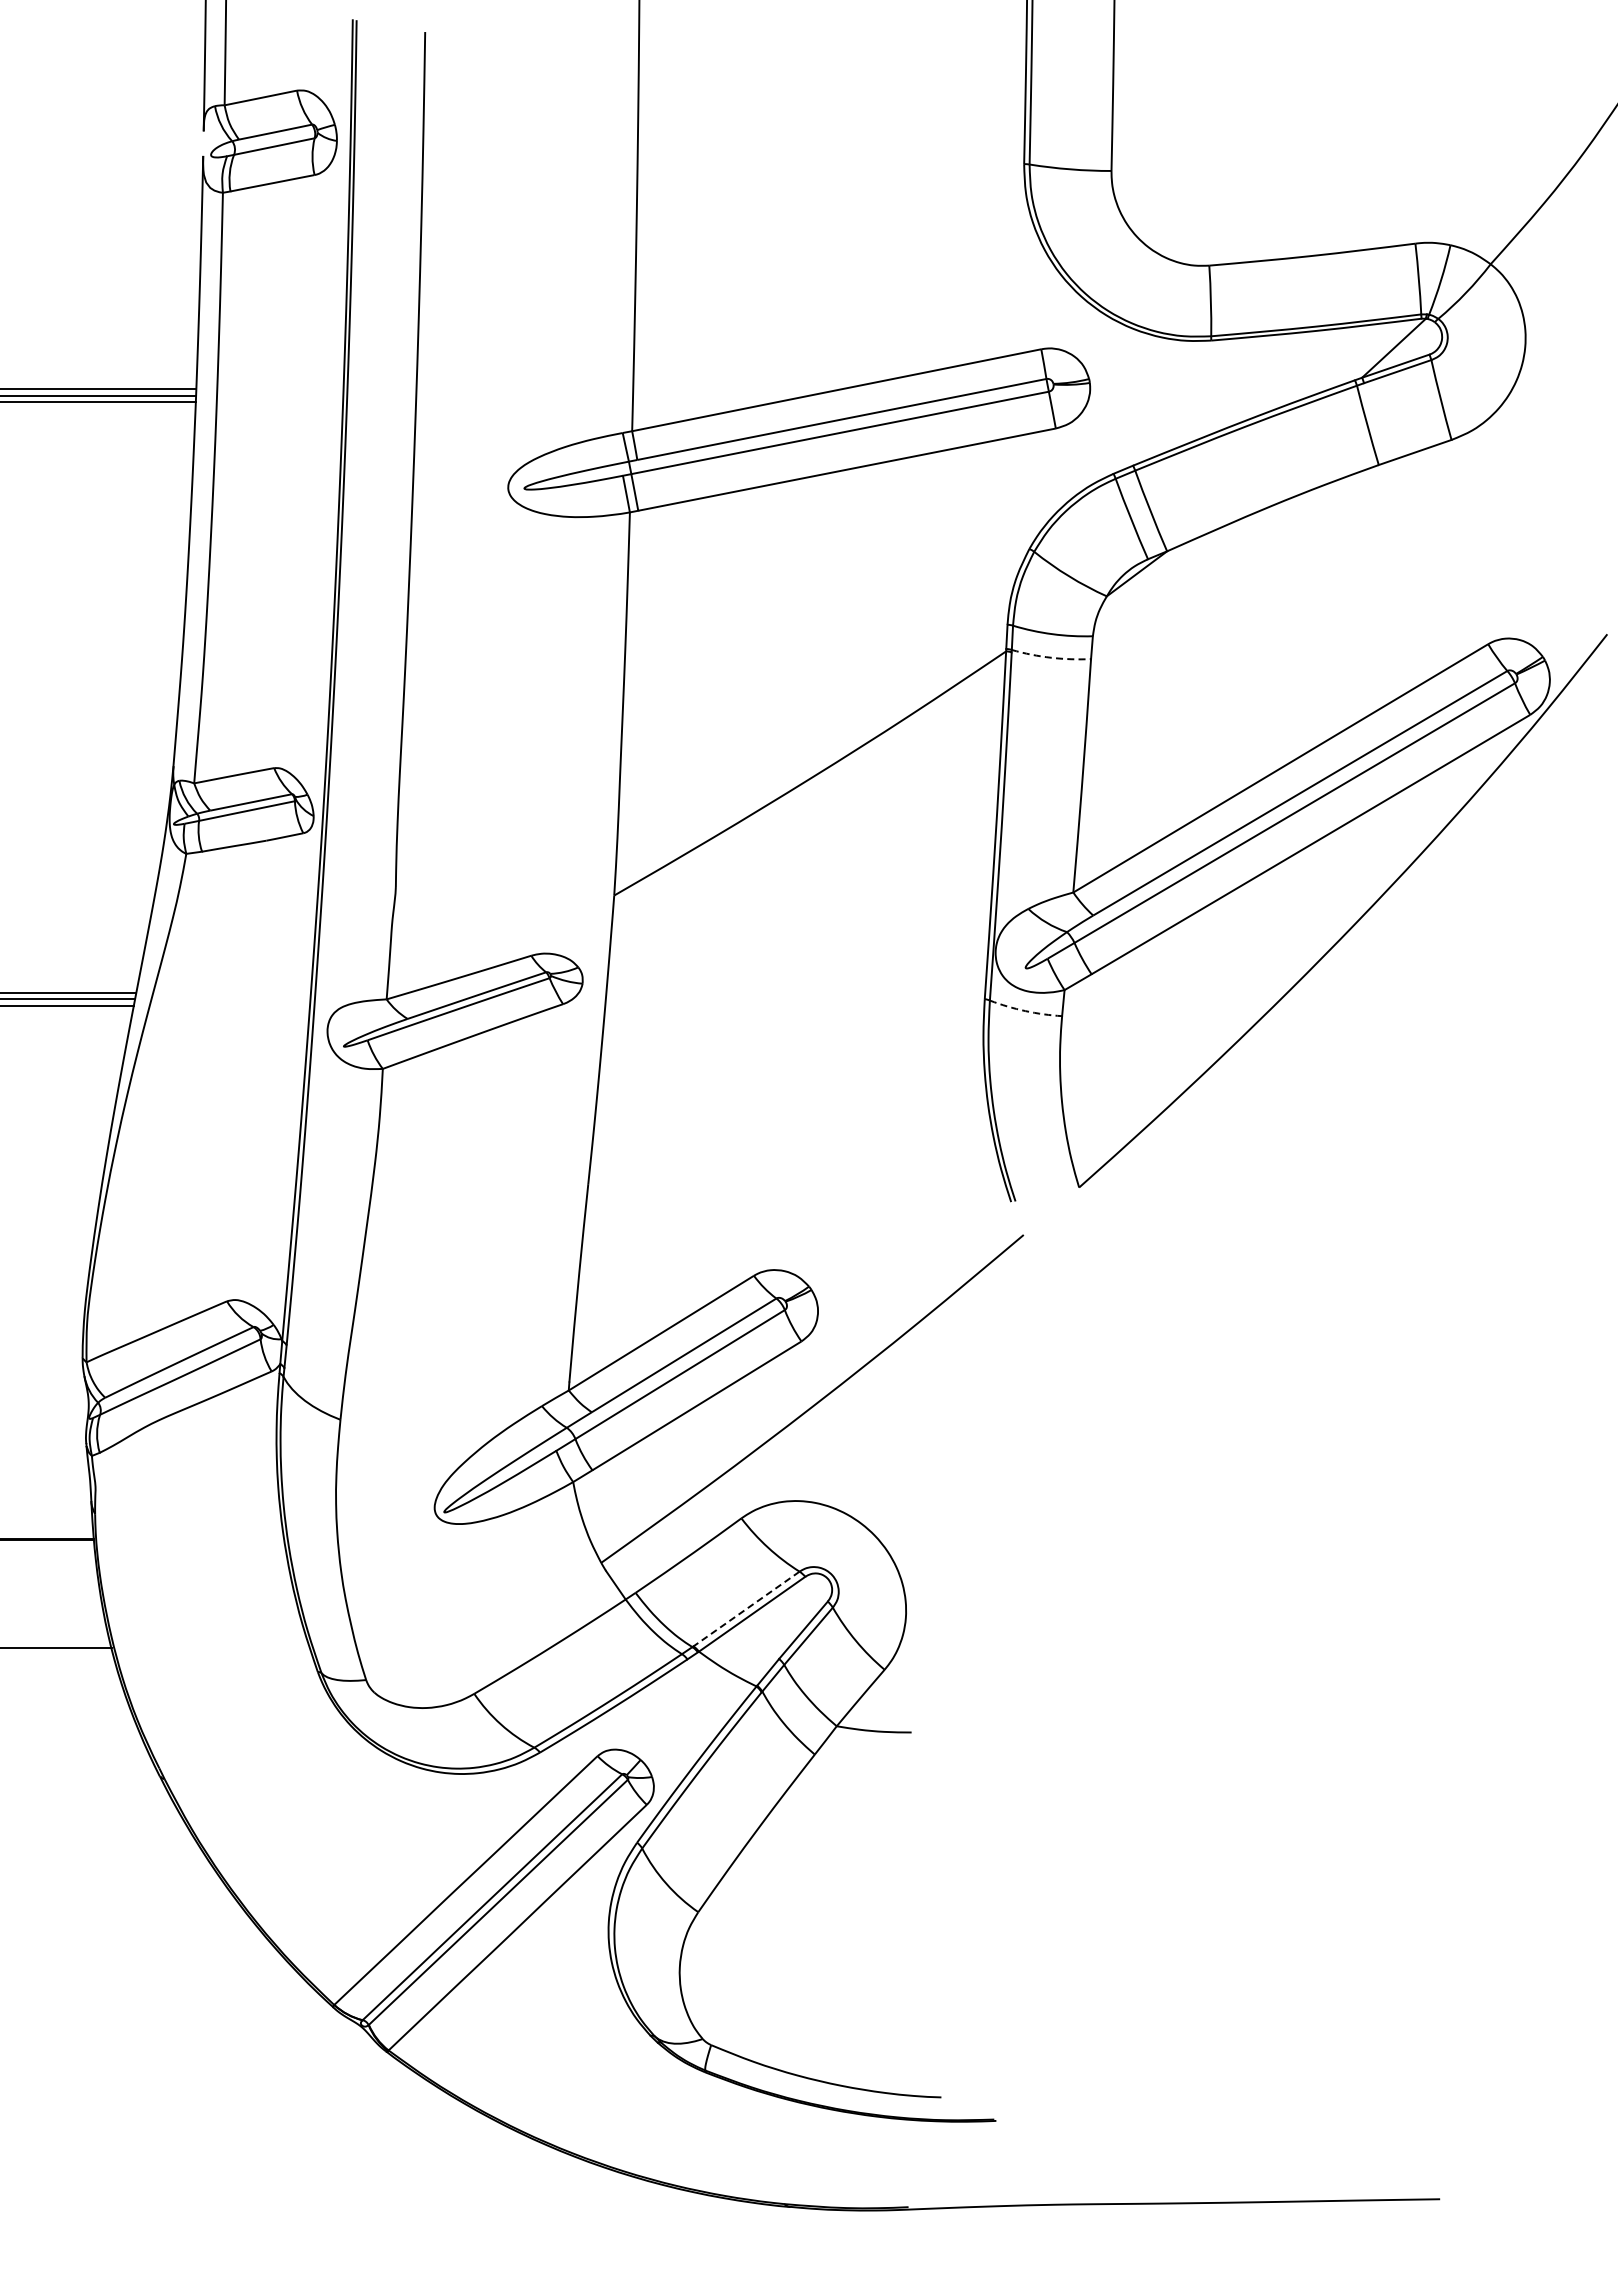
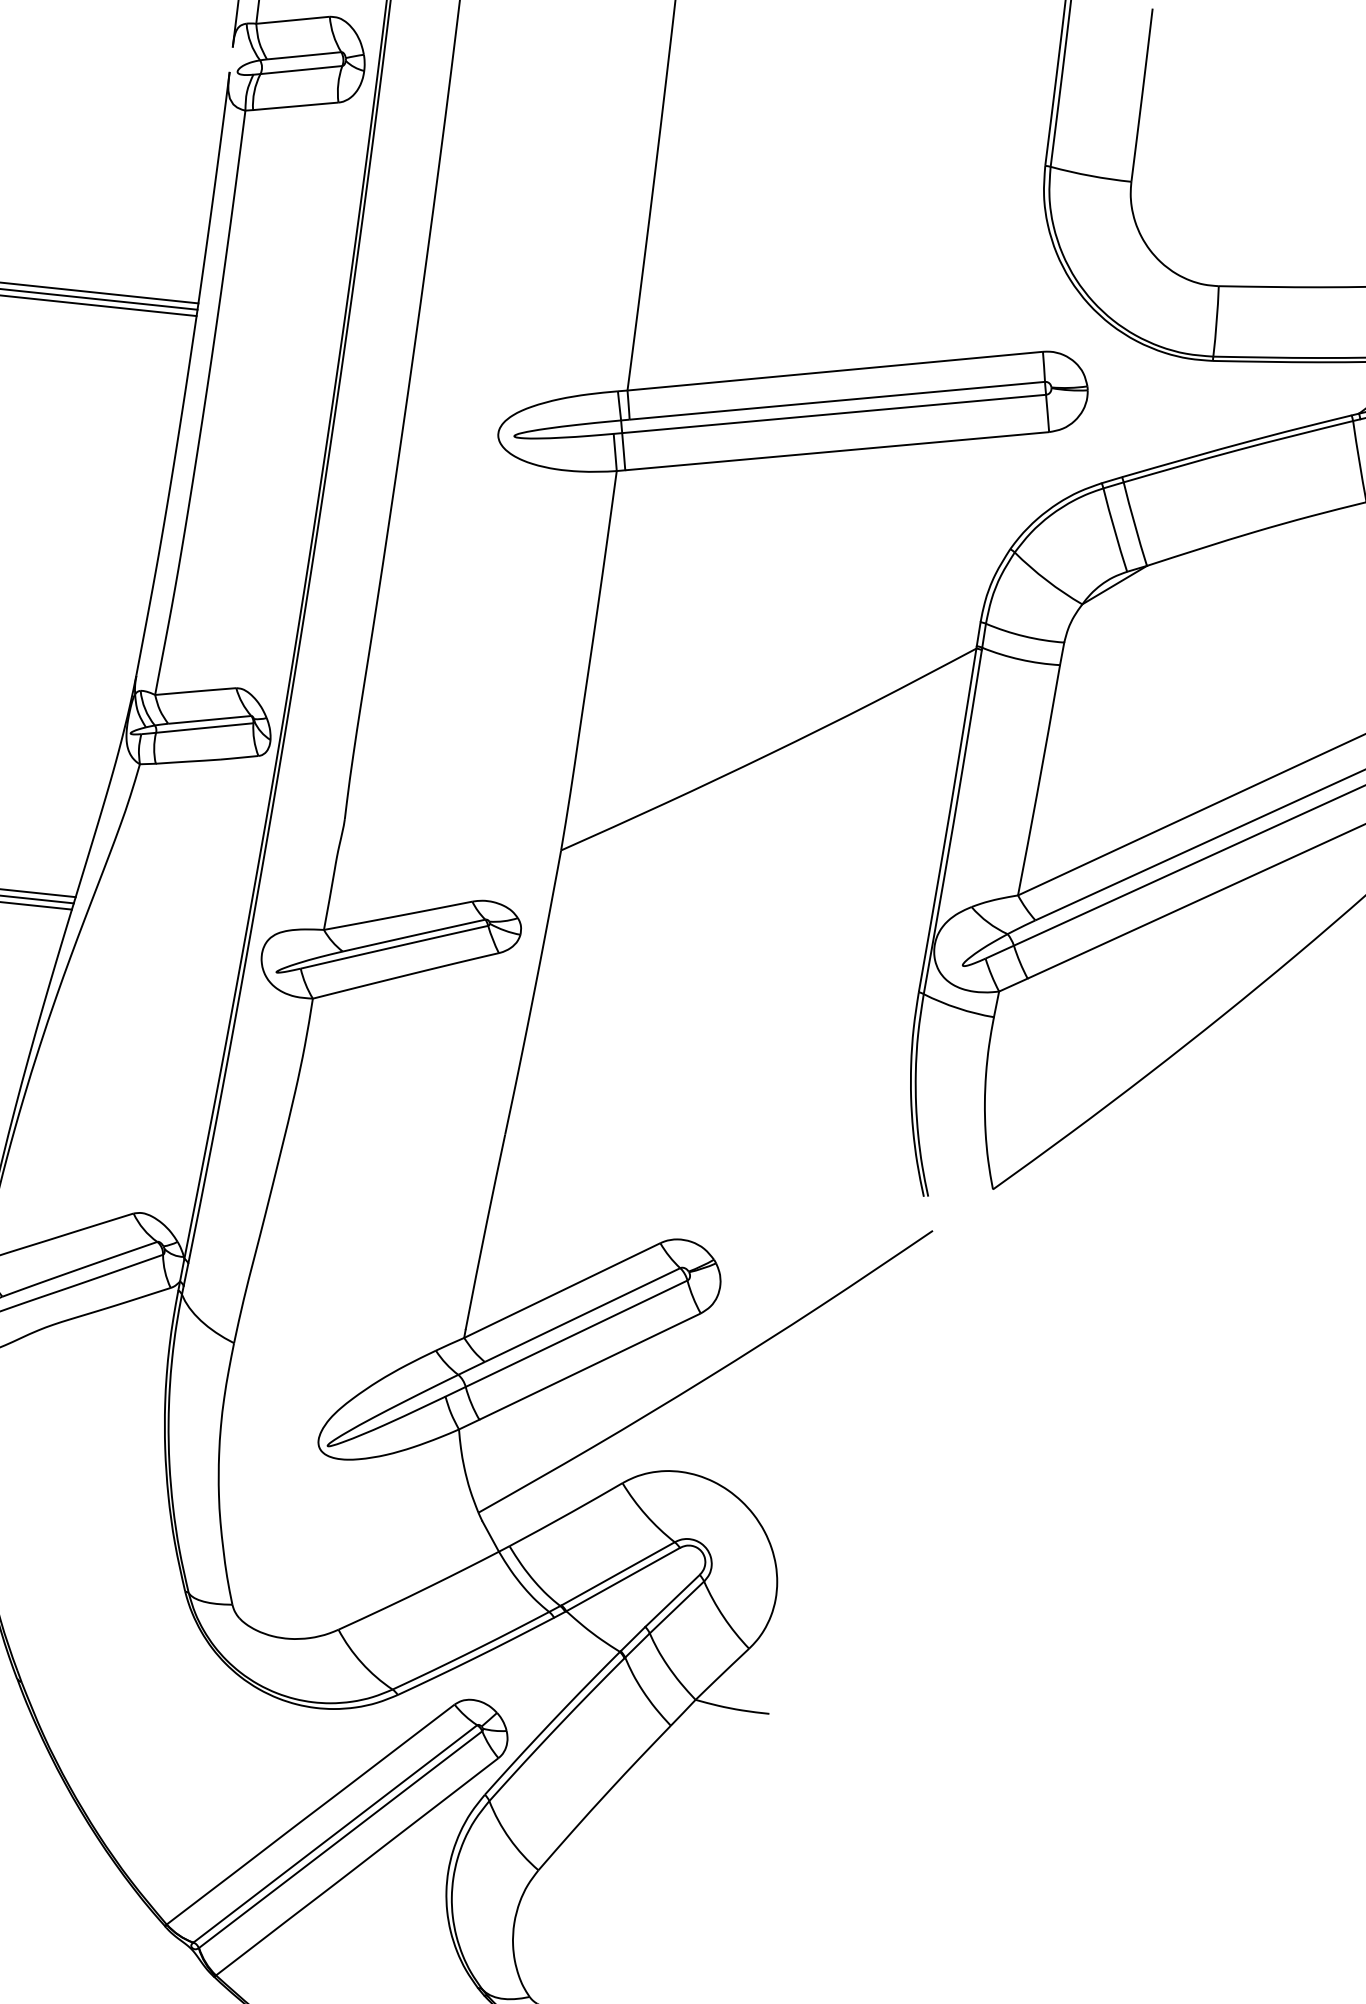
arc: (1051, 657) -> (1020, 659), dashed -> solid
arc: (1025, 1011) -> (958, 1008), dashed -> solid
line: (746, 1609) -> (618, 1574), dashed -> solid

